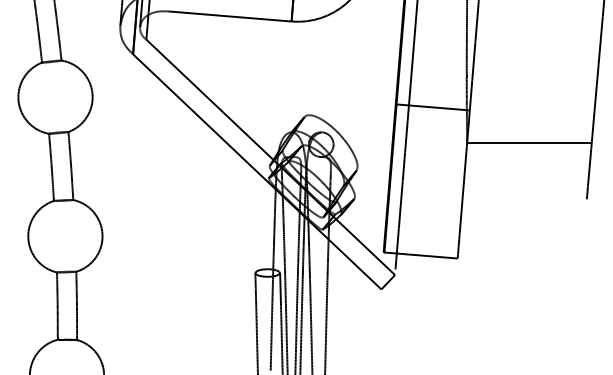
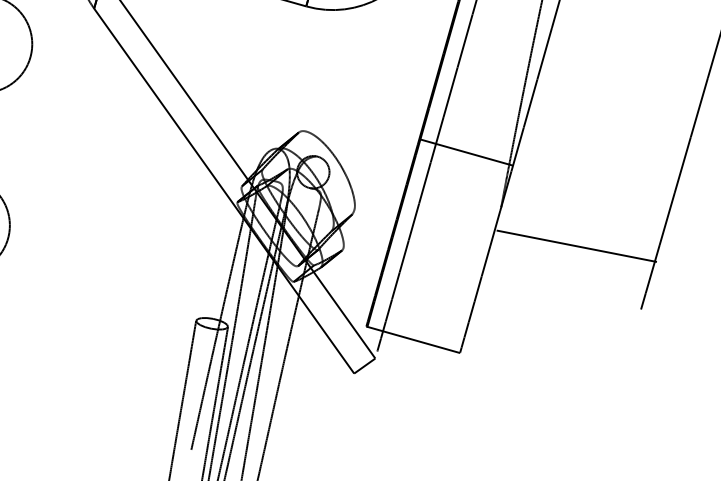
line: (529, 143) -> (576, 246), moved

